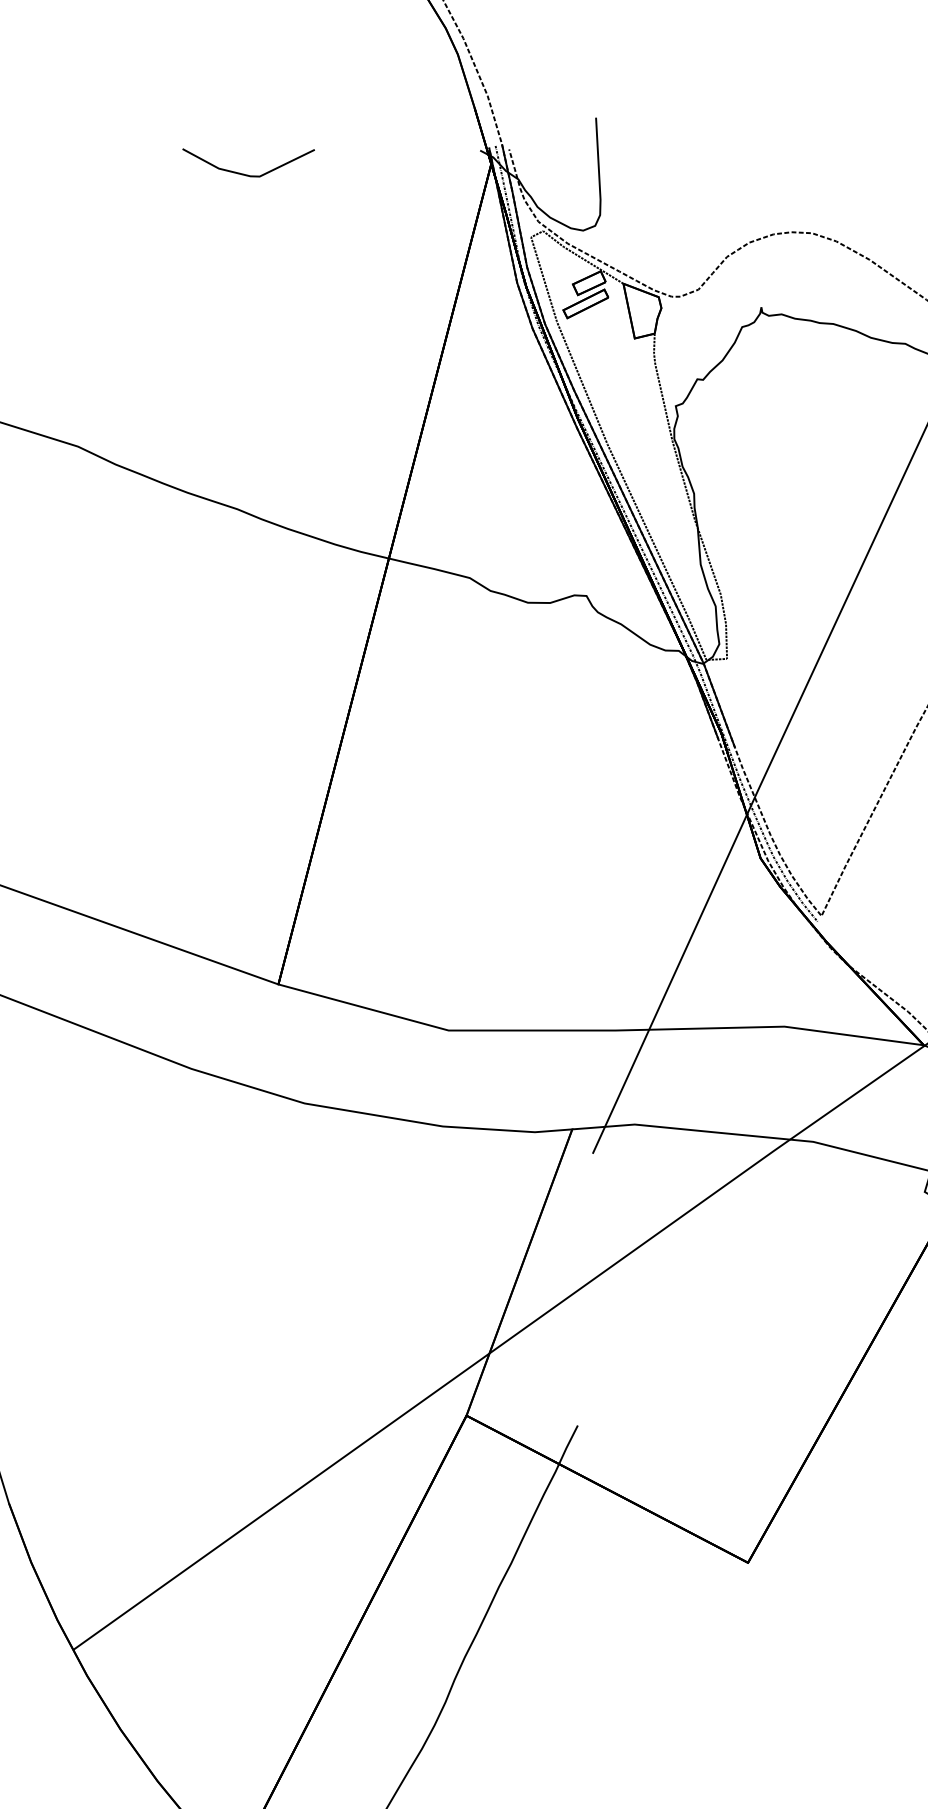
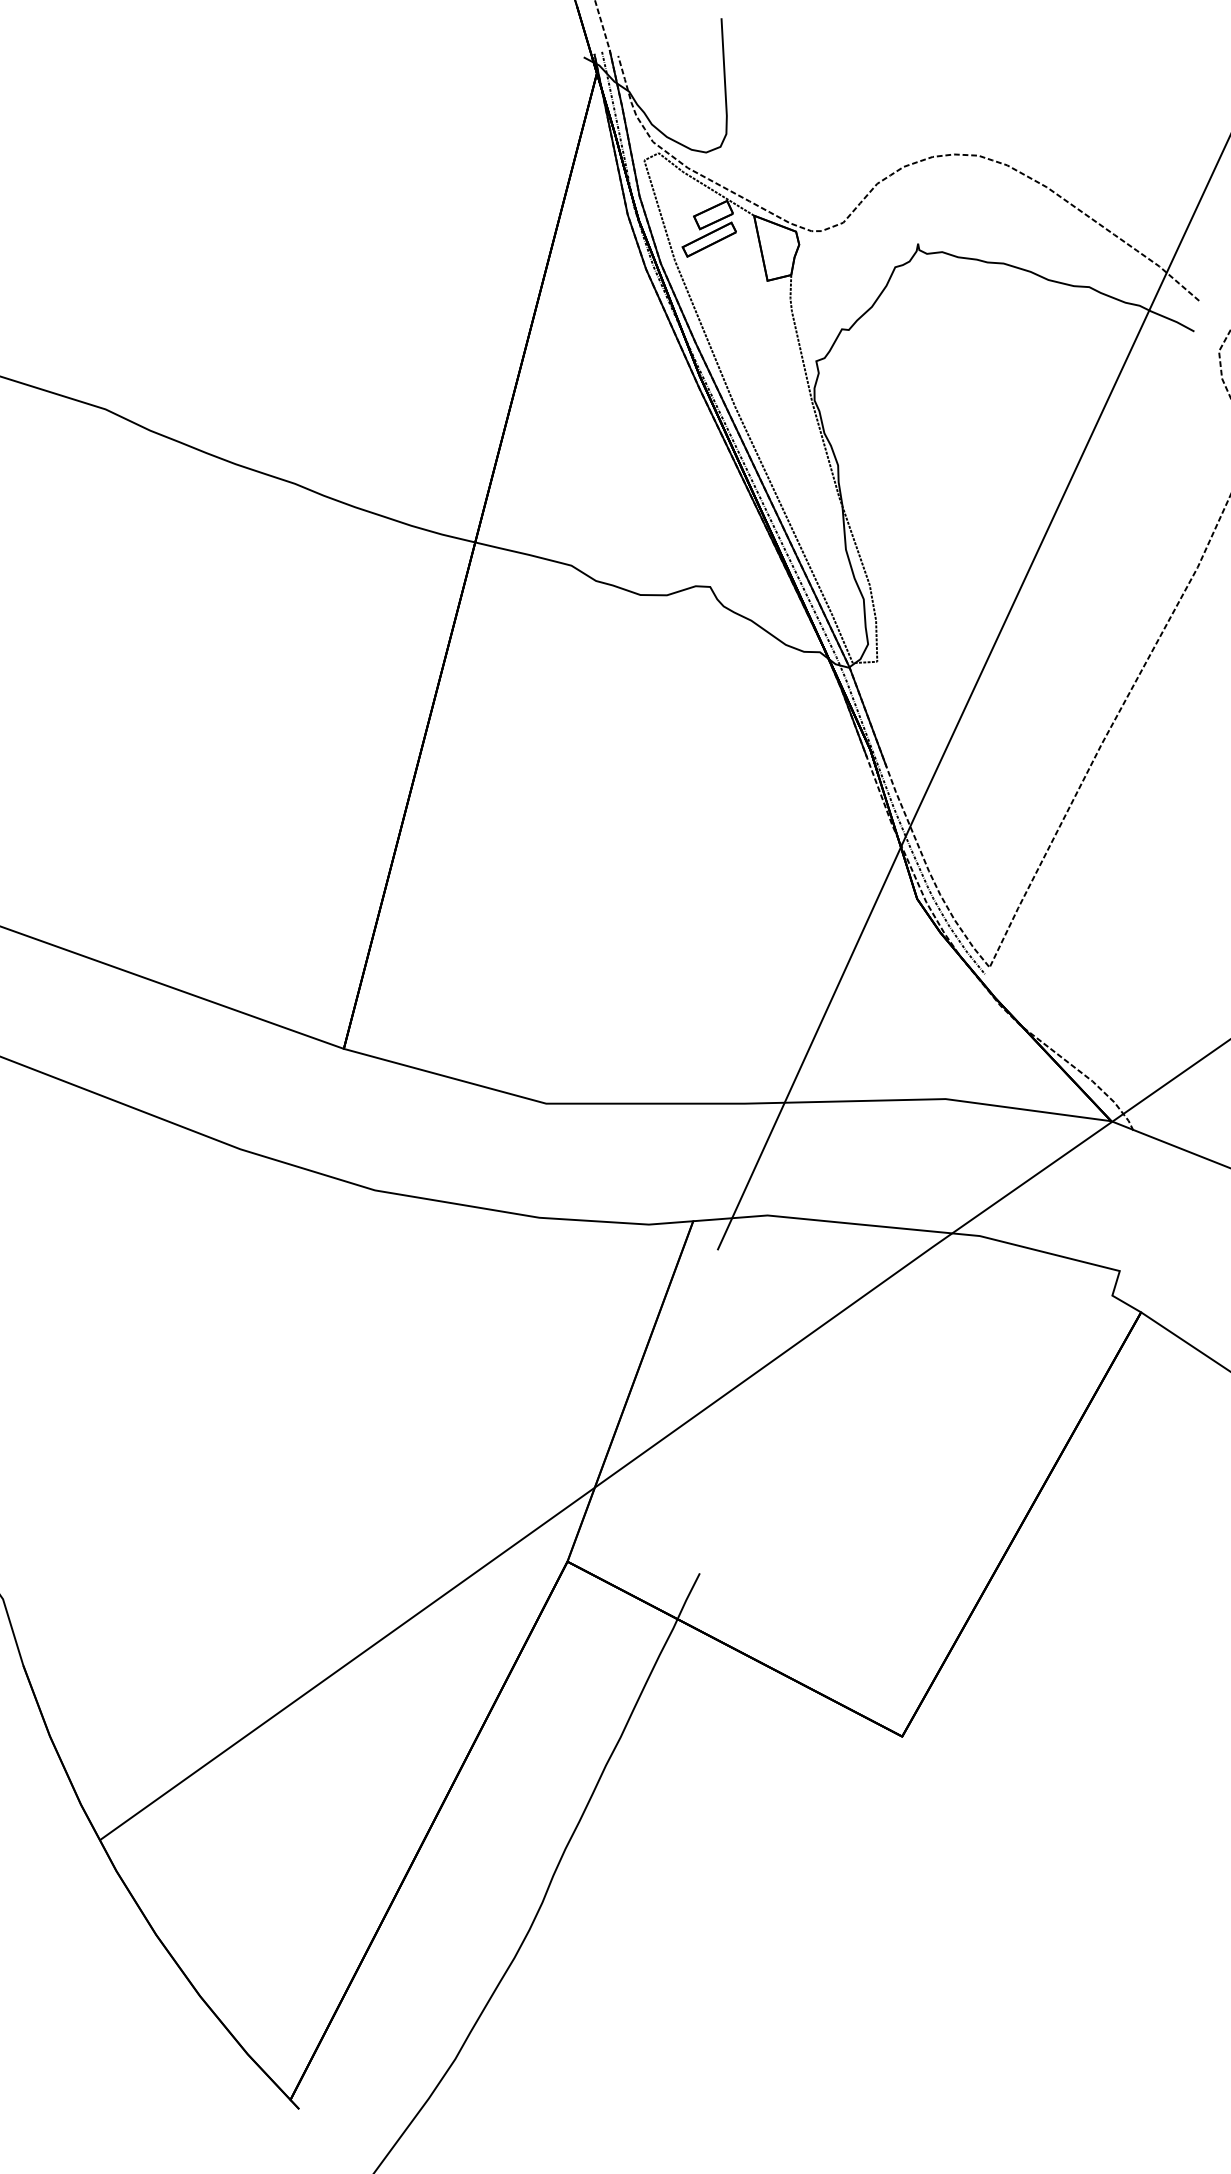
line: (246, 174) -> (305, 85), removed

